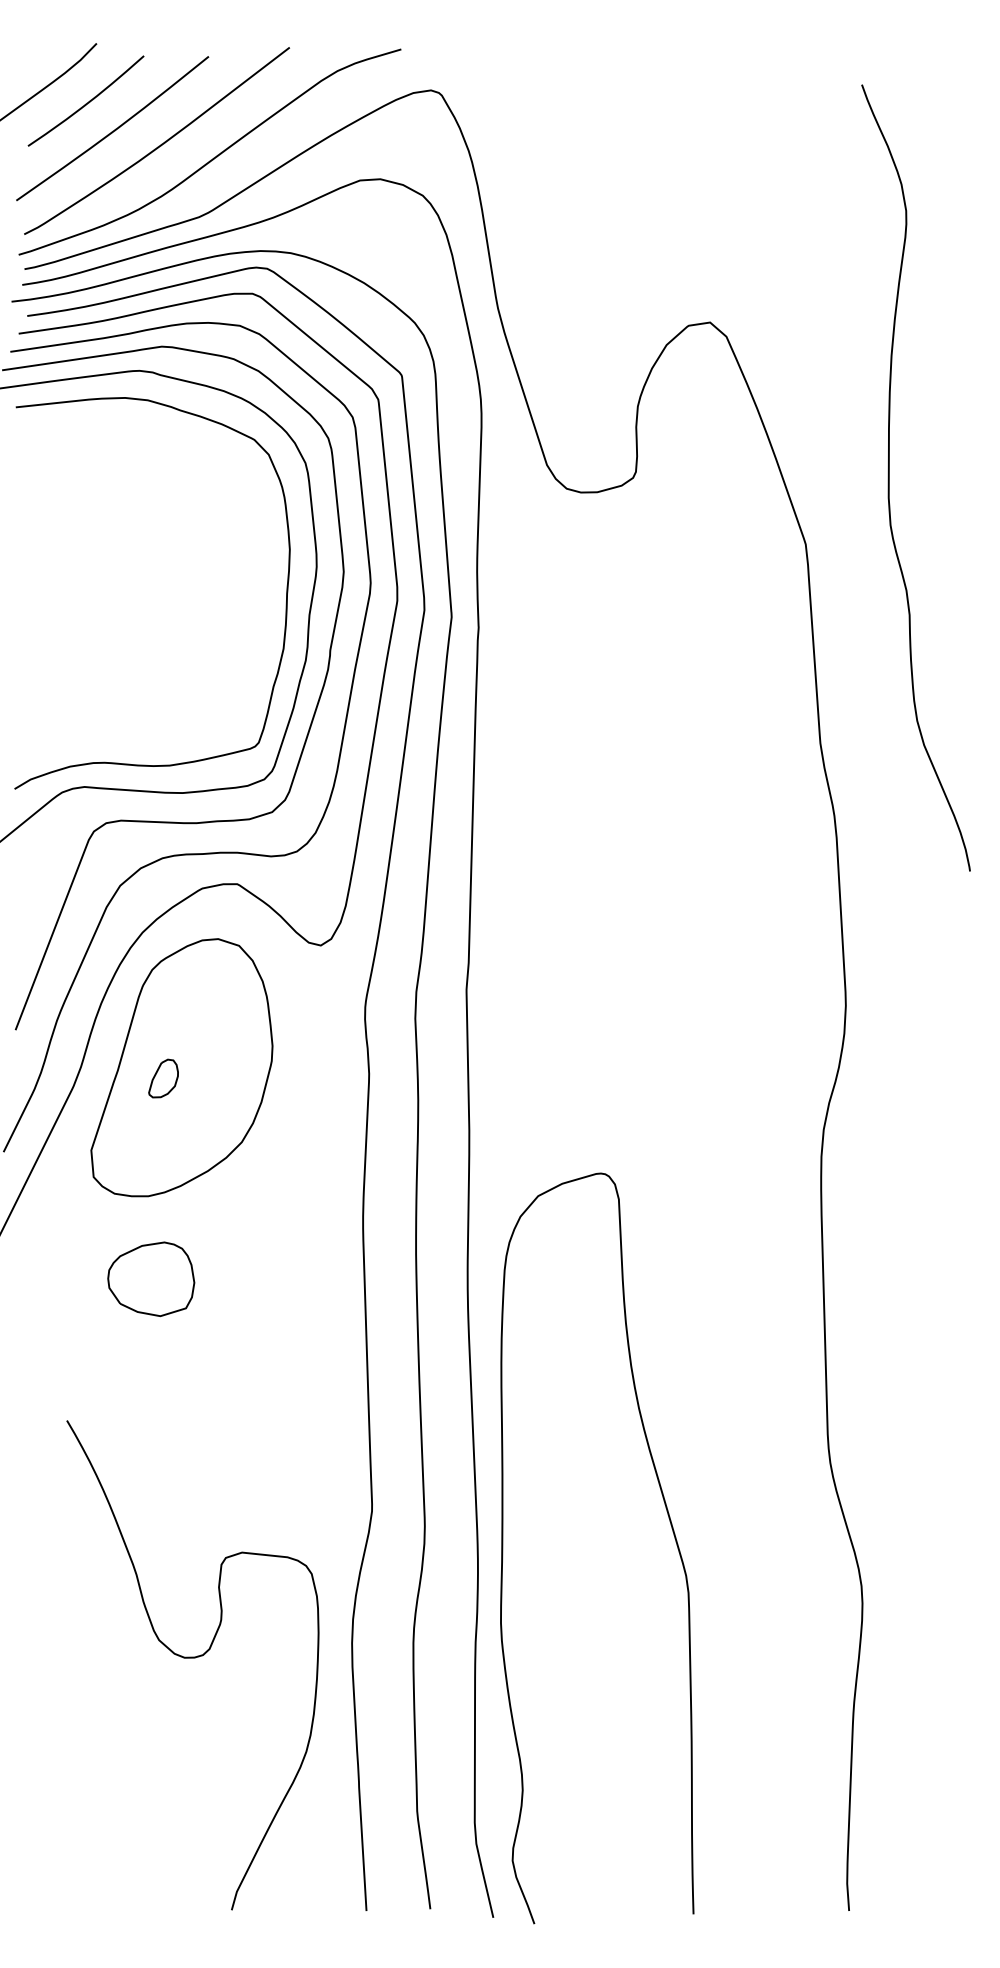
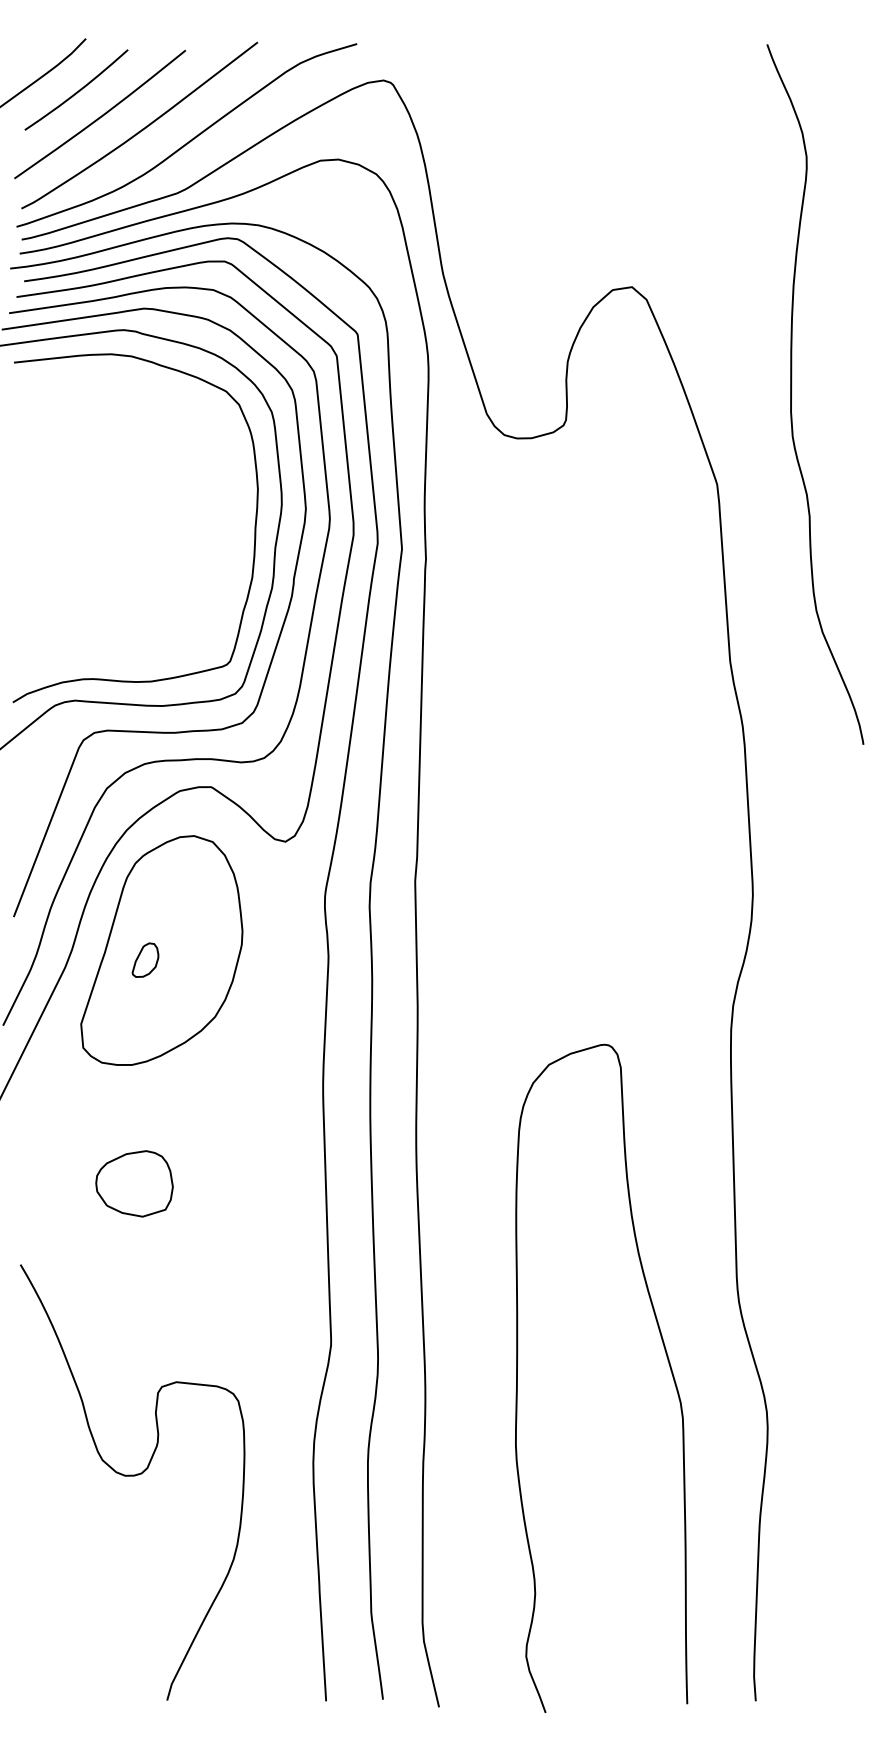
curve: (889, 477) -> (791, 394), moved
part: (151, 1278) -> (134, 1183), moved
curve: (670, 1524) -> (666, 1357), moved
curve: (192, 1658) -> (132, 1476), moved

